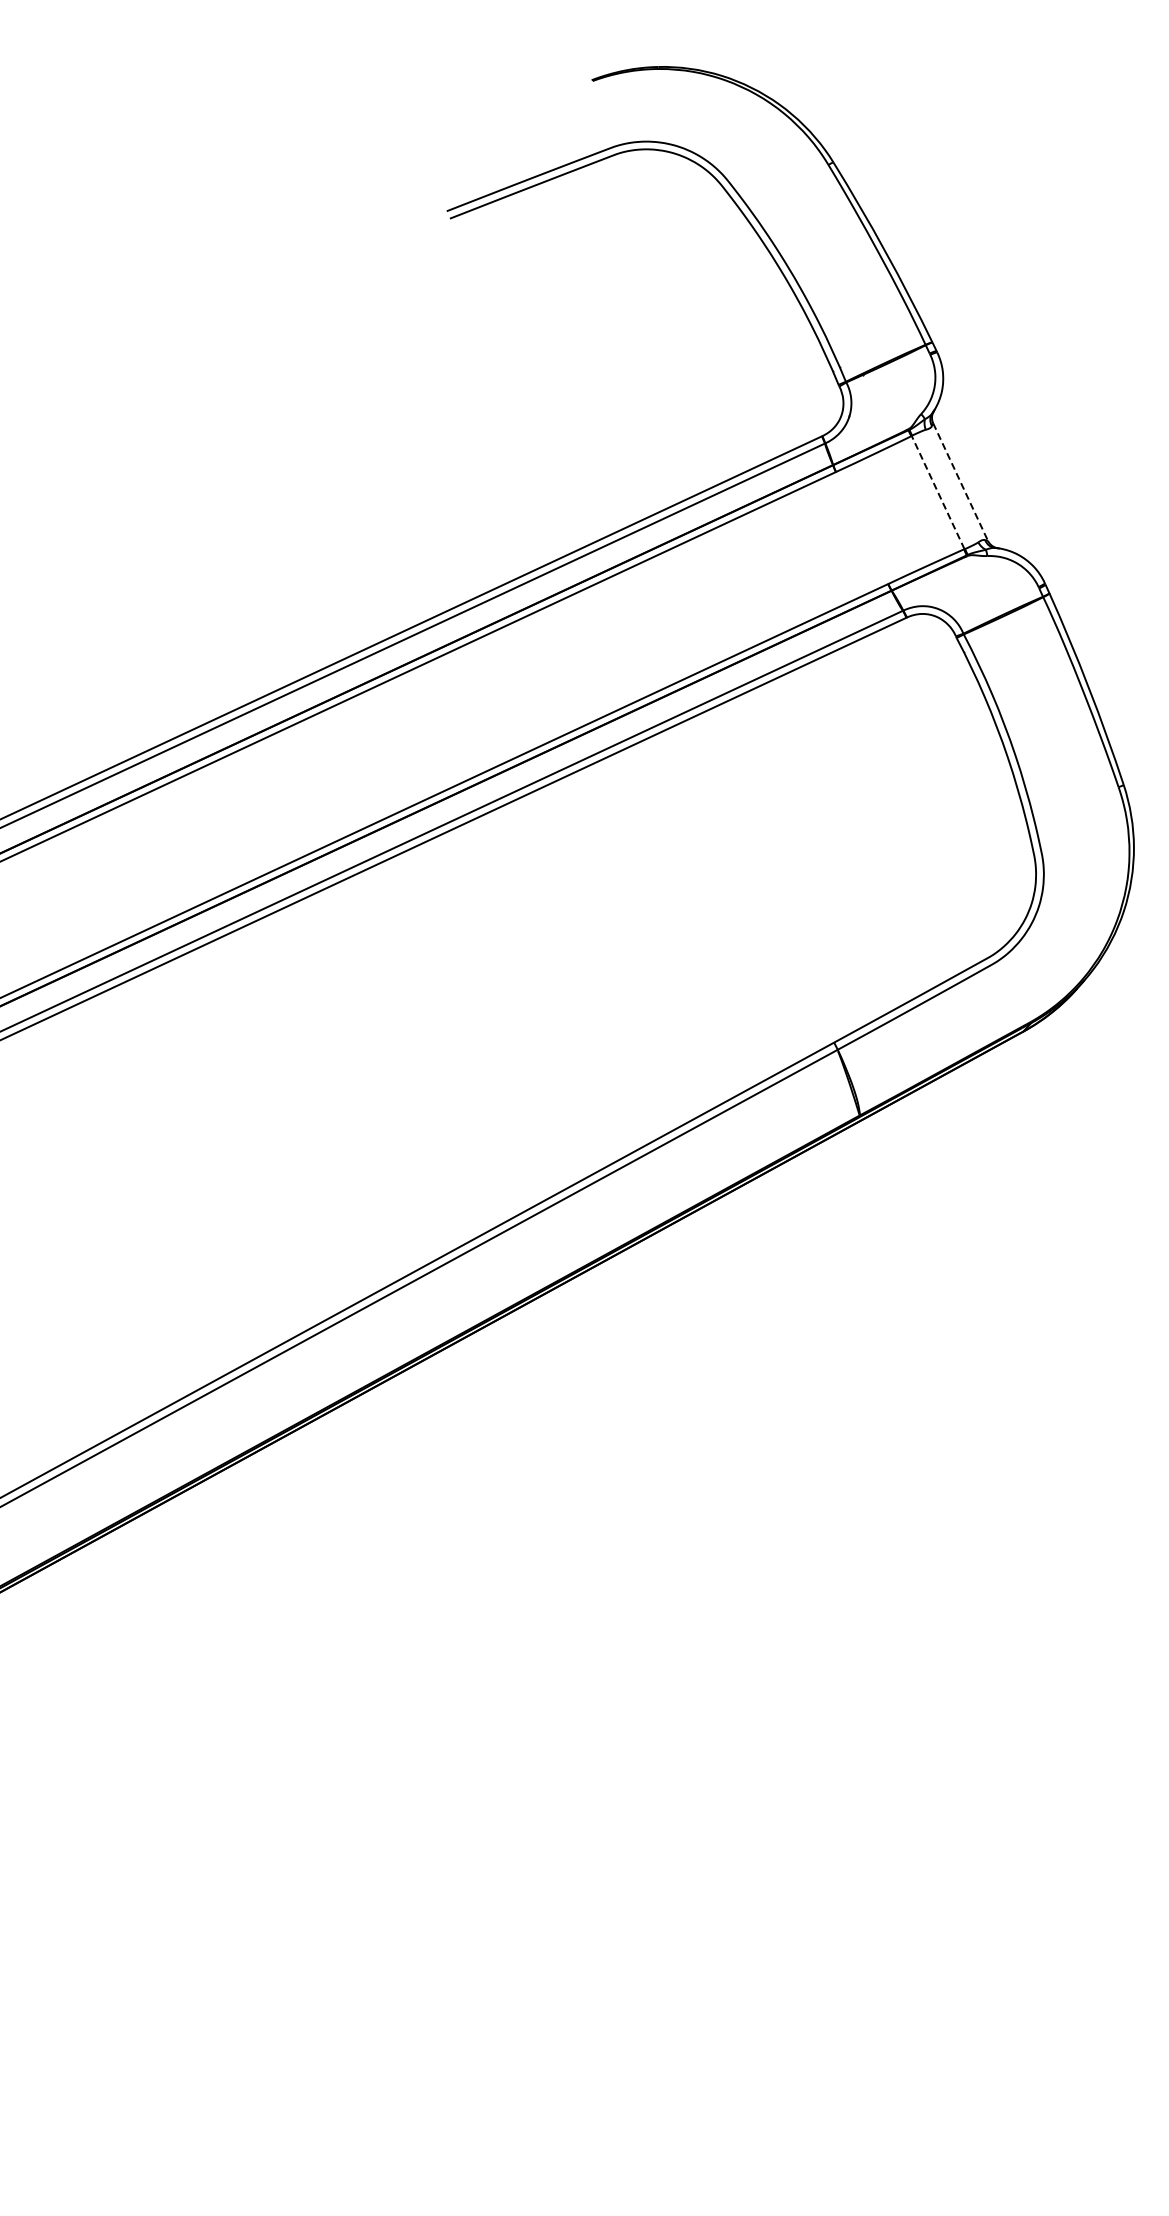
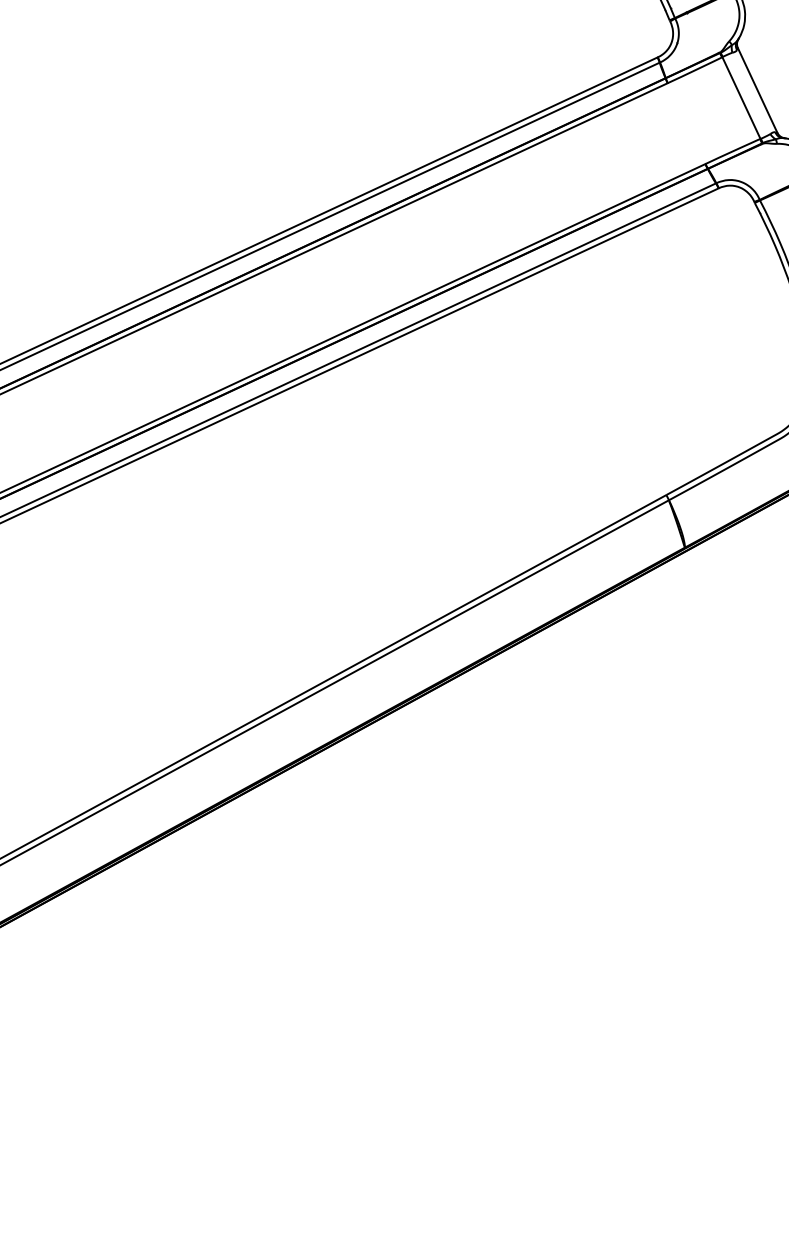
line: (960, 482) -> (757, 90), dashed -> solid
line: (937, 492) -> (740, 97), dashed -> solid

